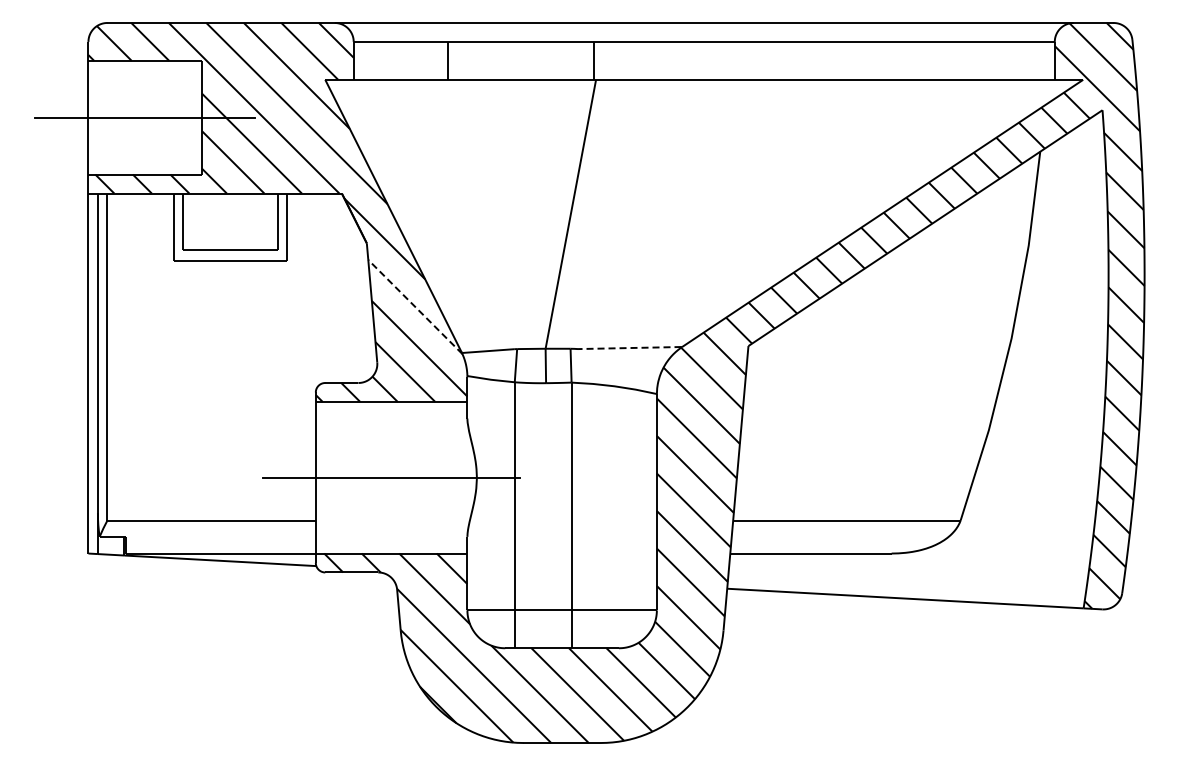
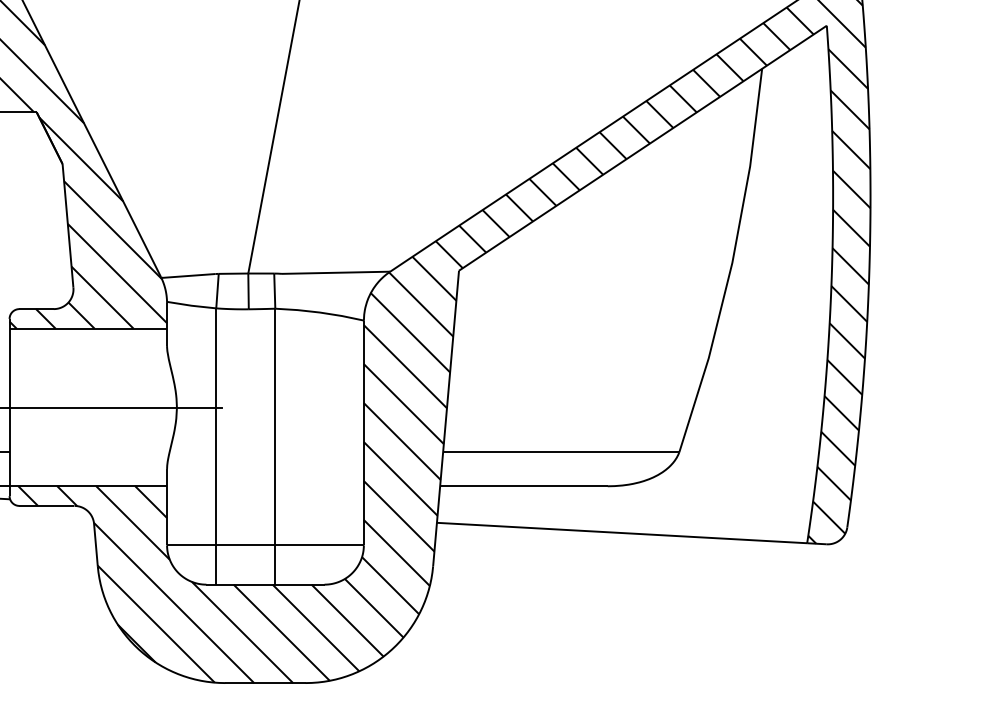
line: (415, 307) -> (113, 230), dashed -> solid
line: (629, 348) -> (335, 273), dashed -> solid

